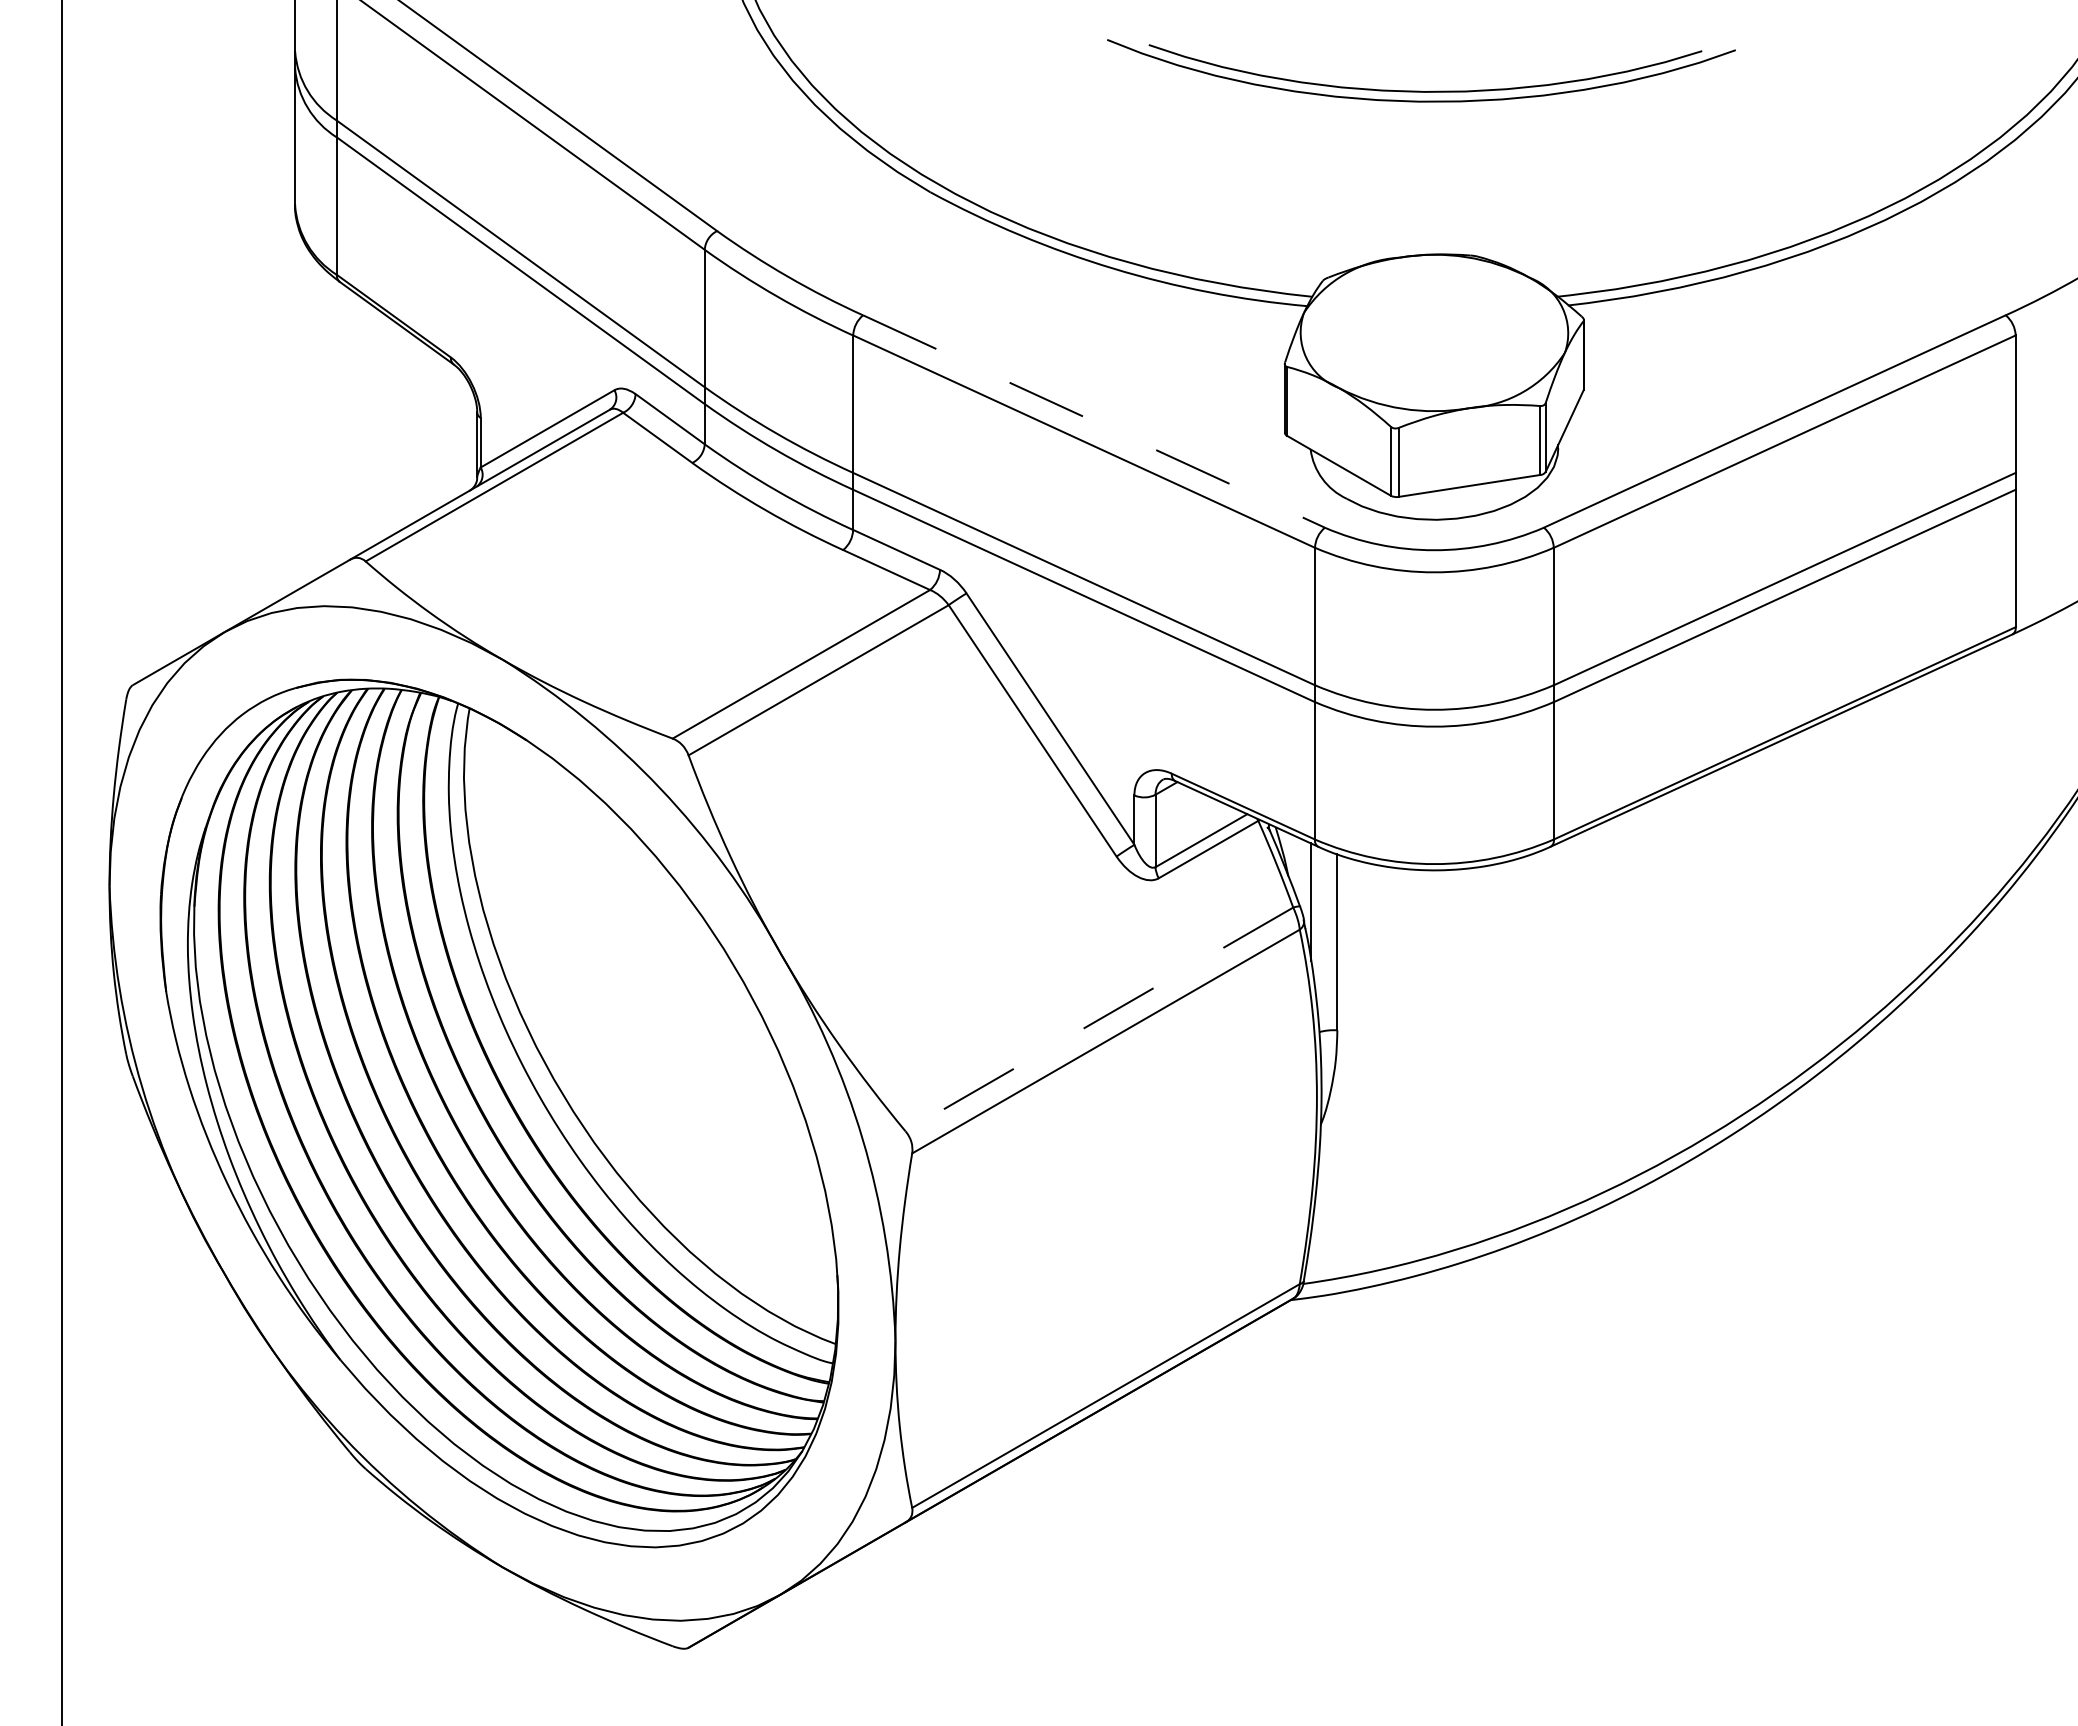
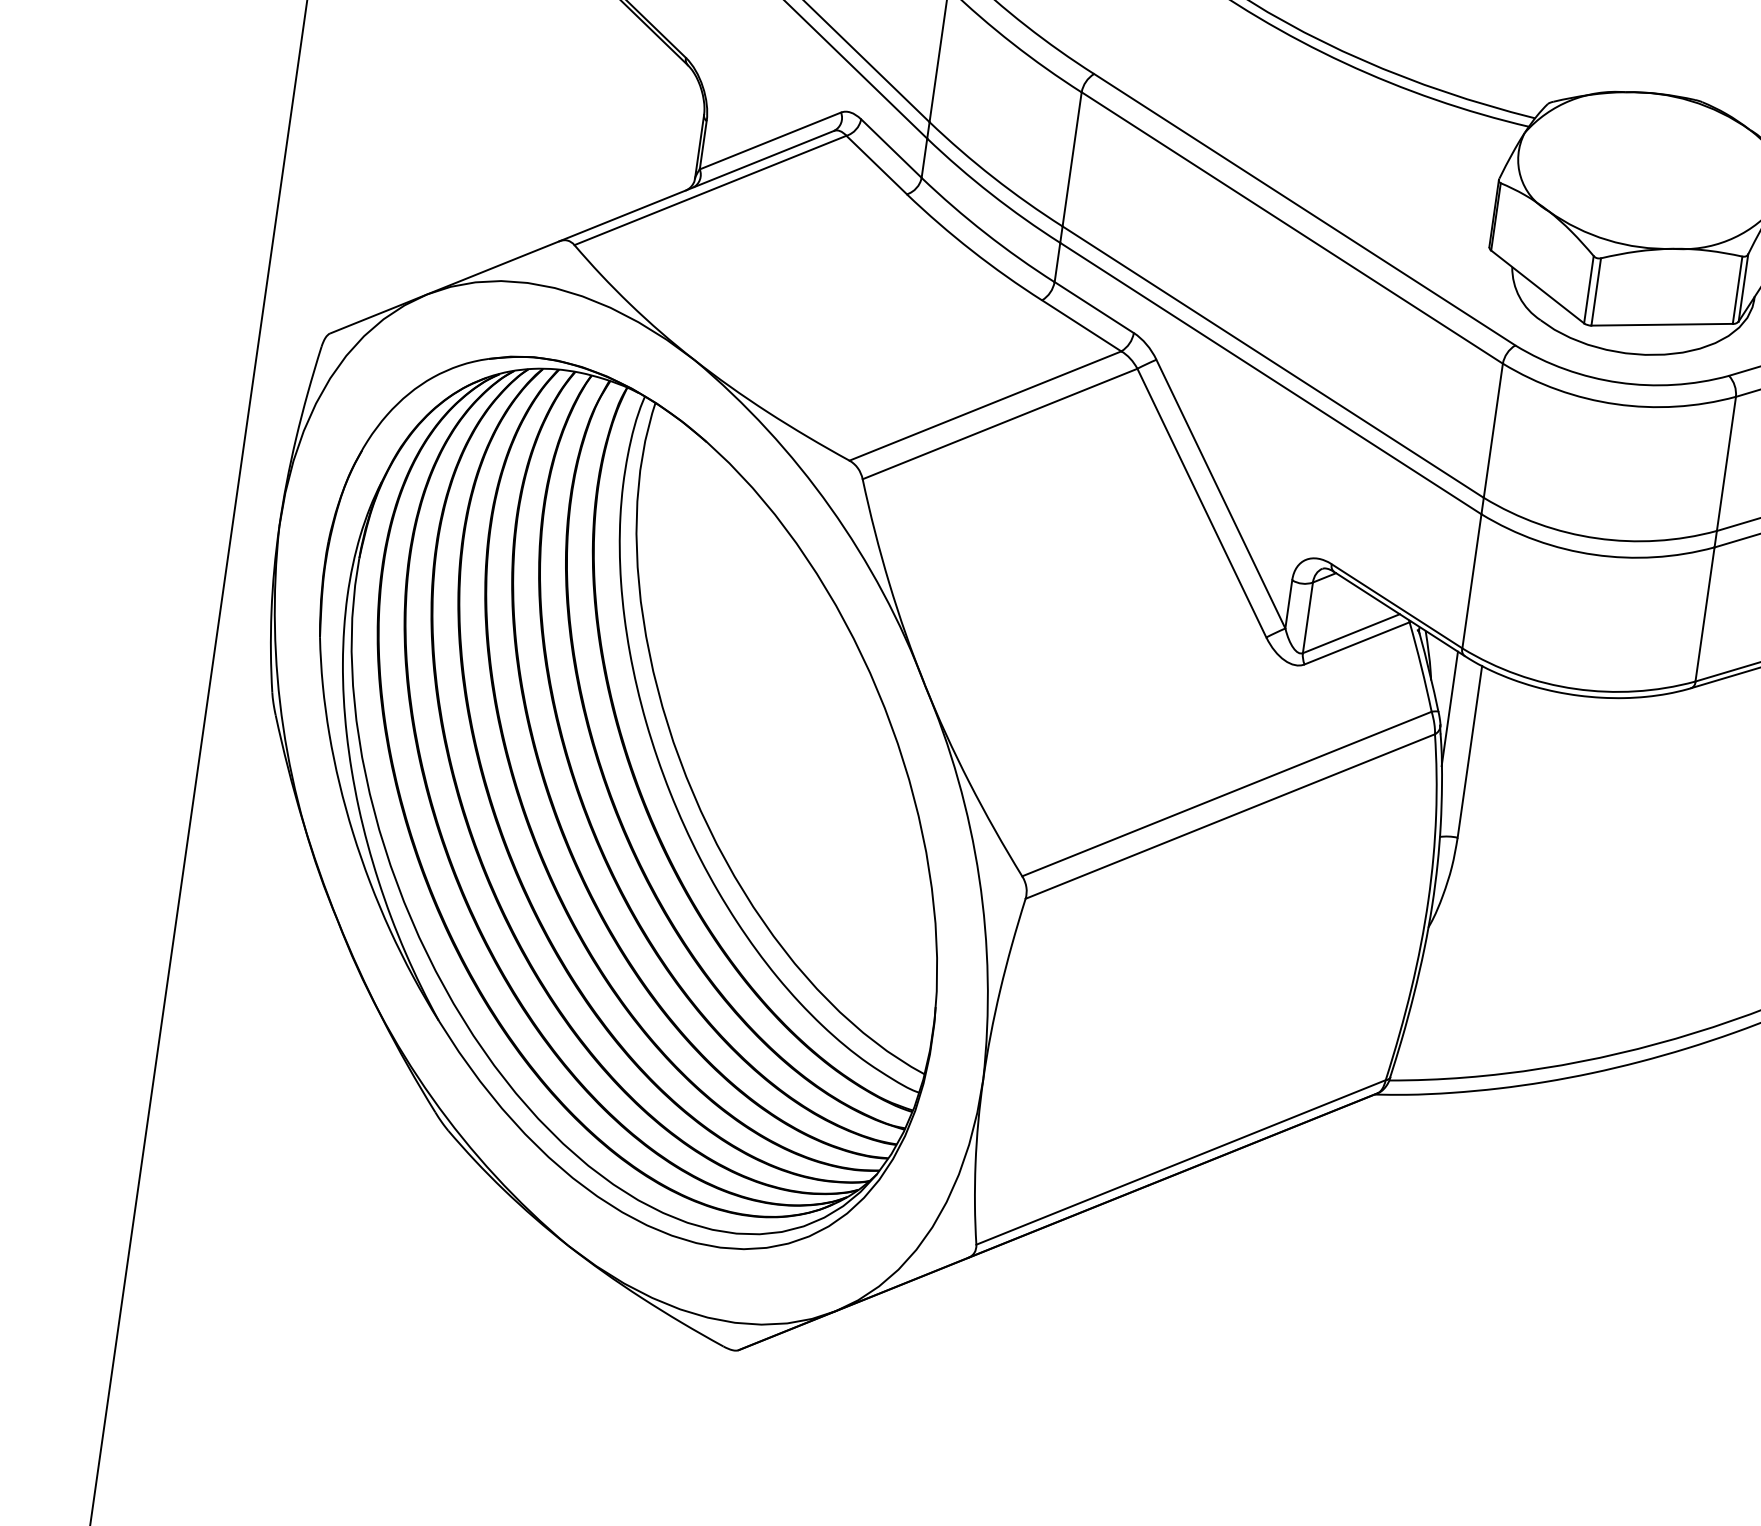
line: (1094, 421) -> (1305, 209), dashed -> solid
line: (1099, 1019) -> (1227, 794), dashed -> solid

